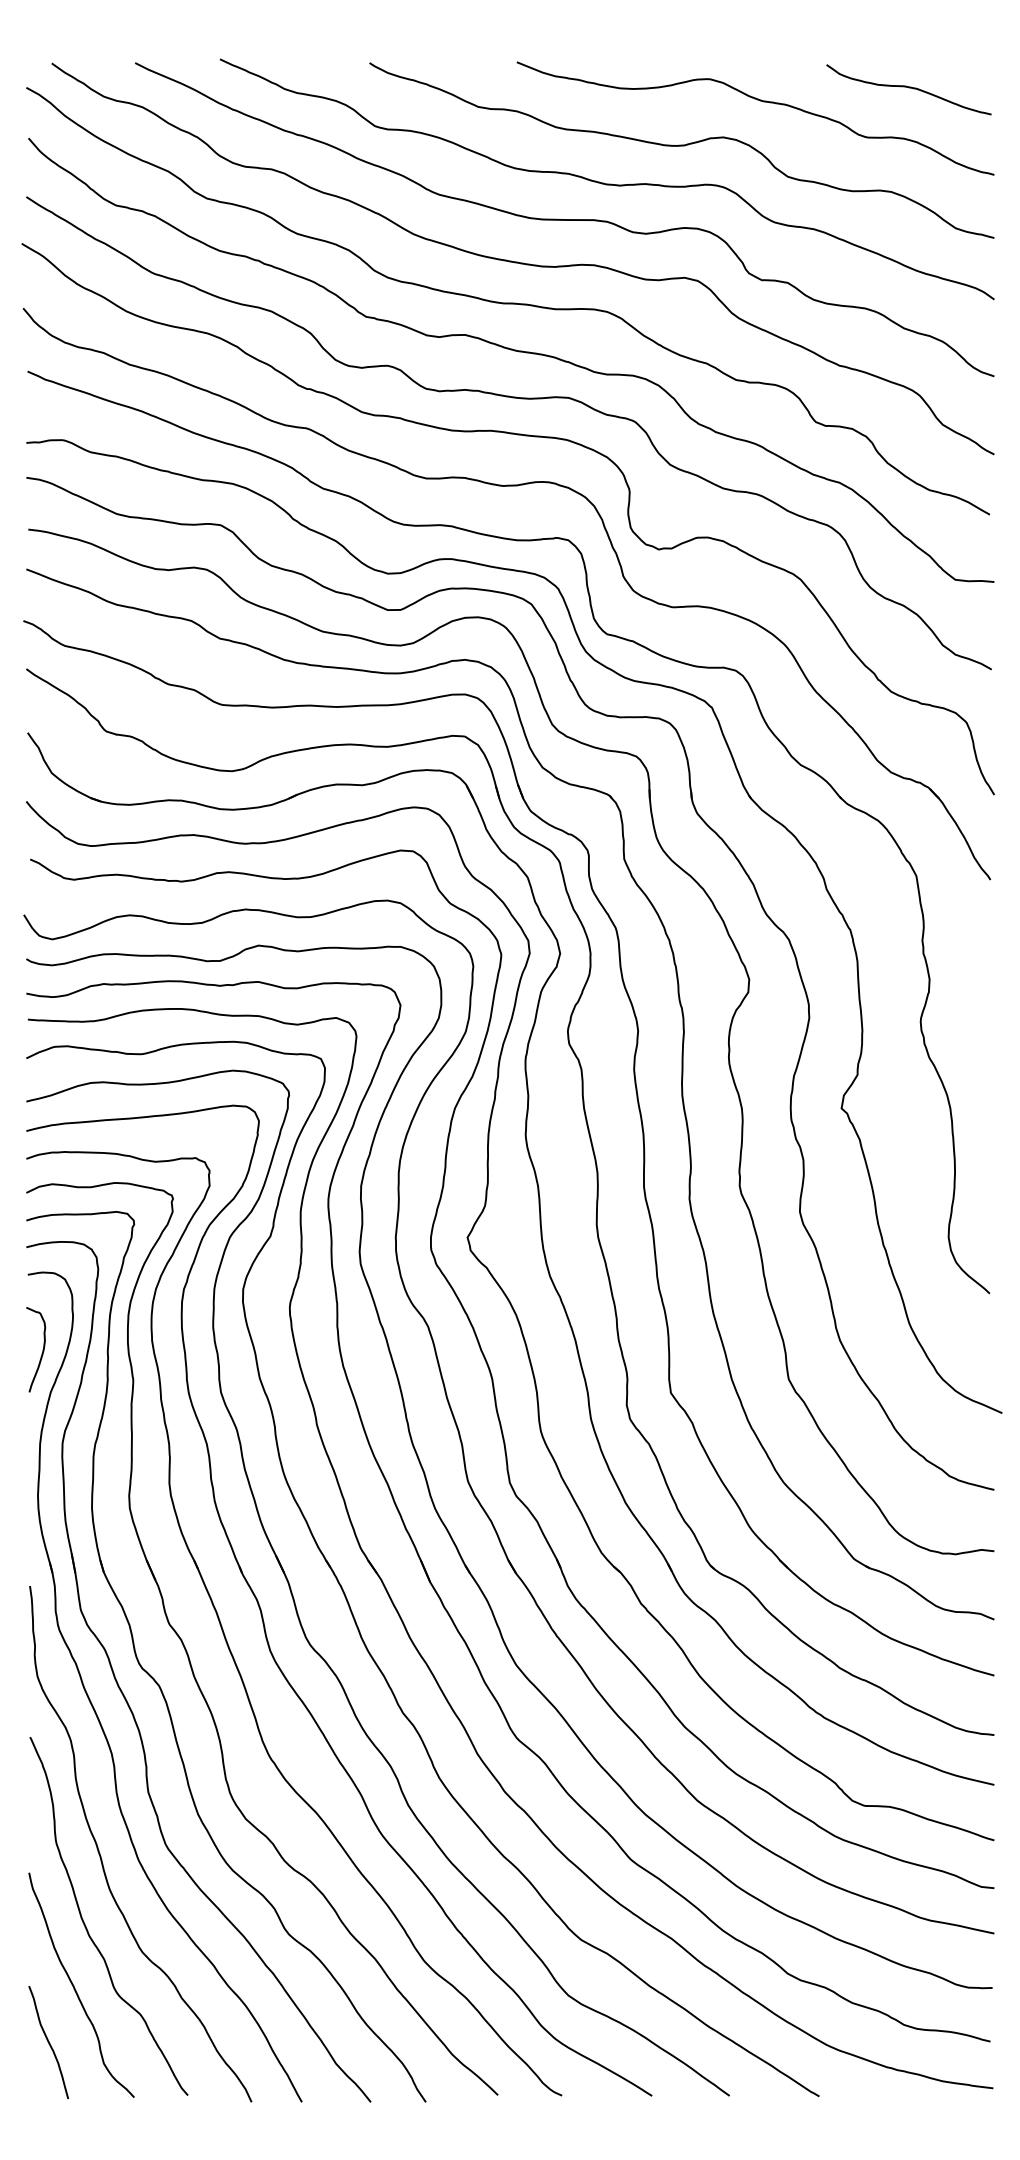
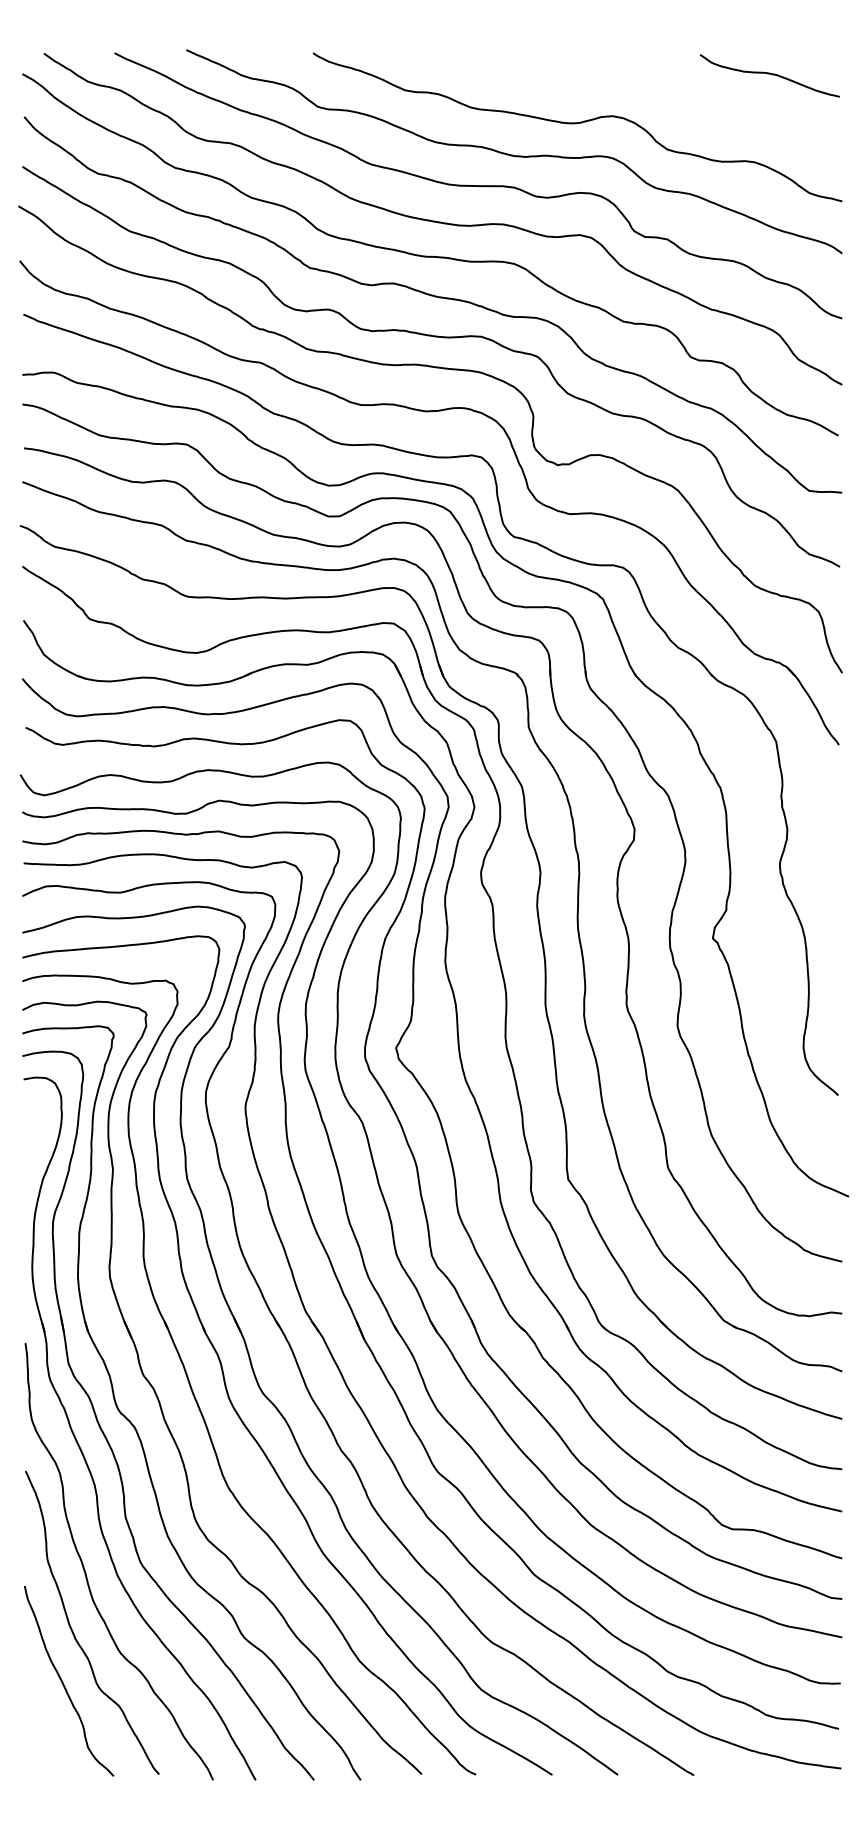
curve: (758, 101) -> (642, 85), removed
curve: (41, 1351) -> (35, 1144), removed
curve: (48, 2042) -> (41, 1729), removed

